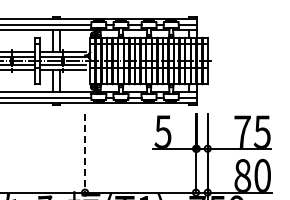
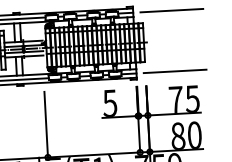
line: (242, 24) -> (171, 10), added
line: (242, 97) -> (174, 71), added
line: (85, 153) -> (46, 124), dashed -> solid

